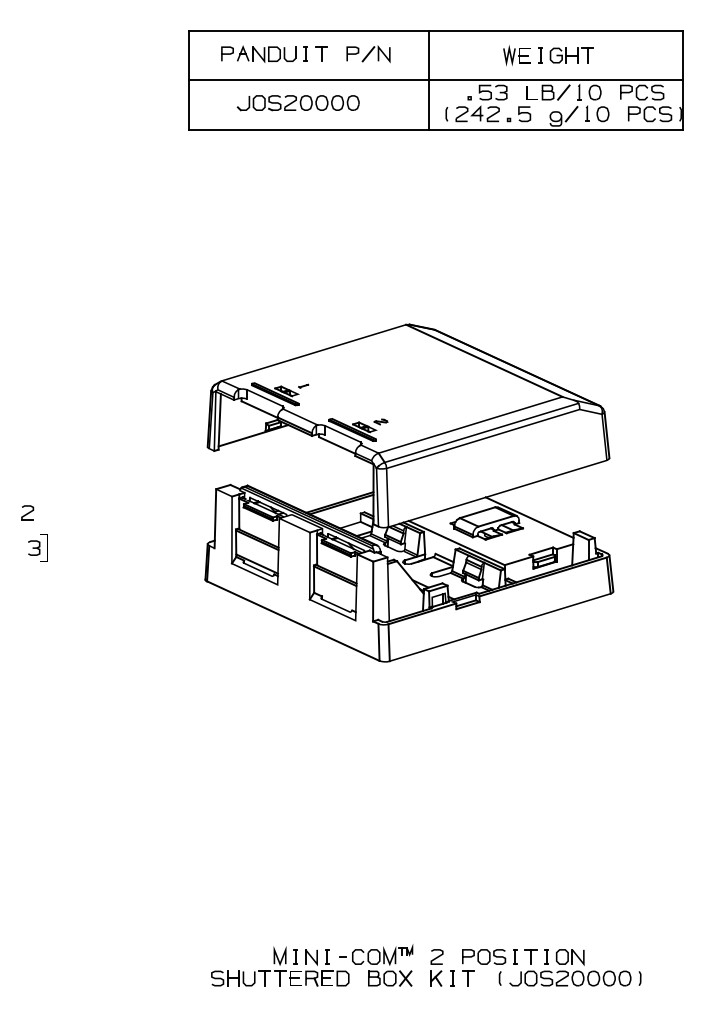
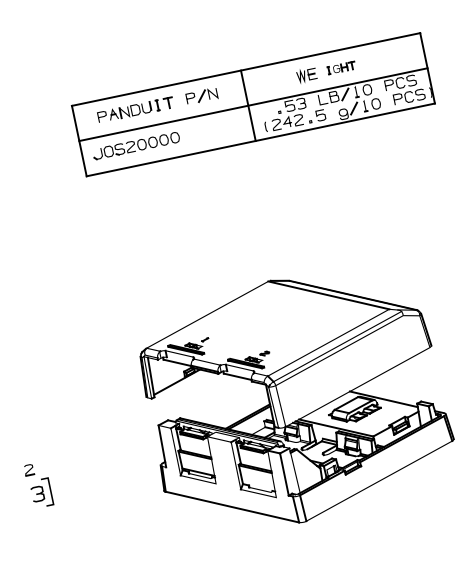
part: (565, 55) -> (341, 68), size x0.7
part: (297, 103) -> (135, 146), moved
part: (37, 547) -> (41, 492), size x1.4

